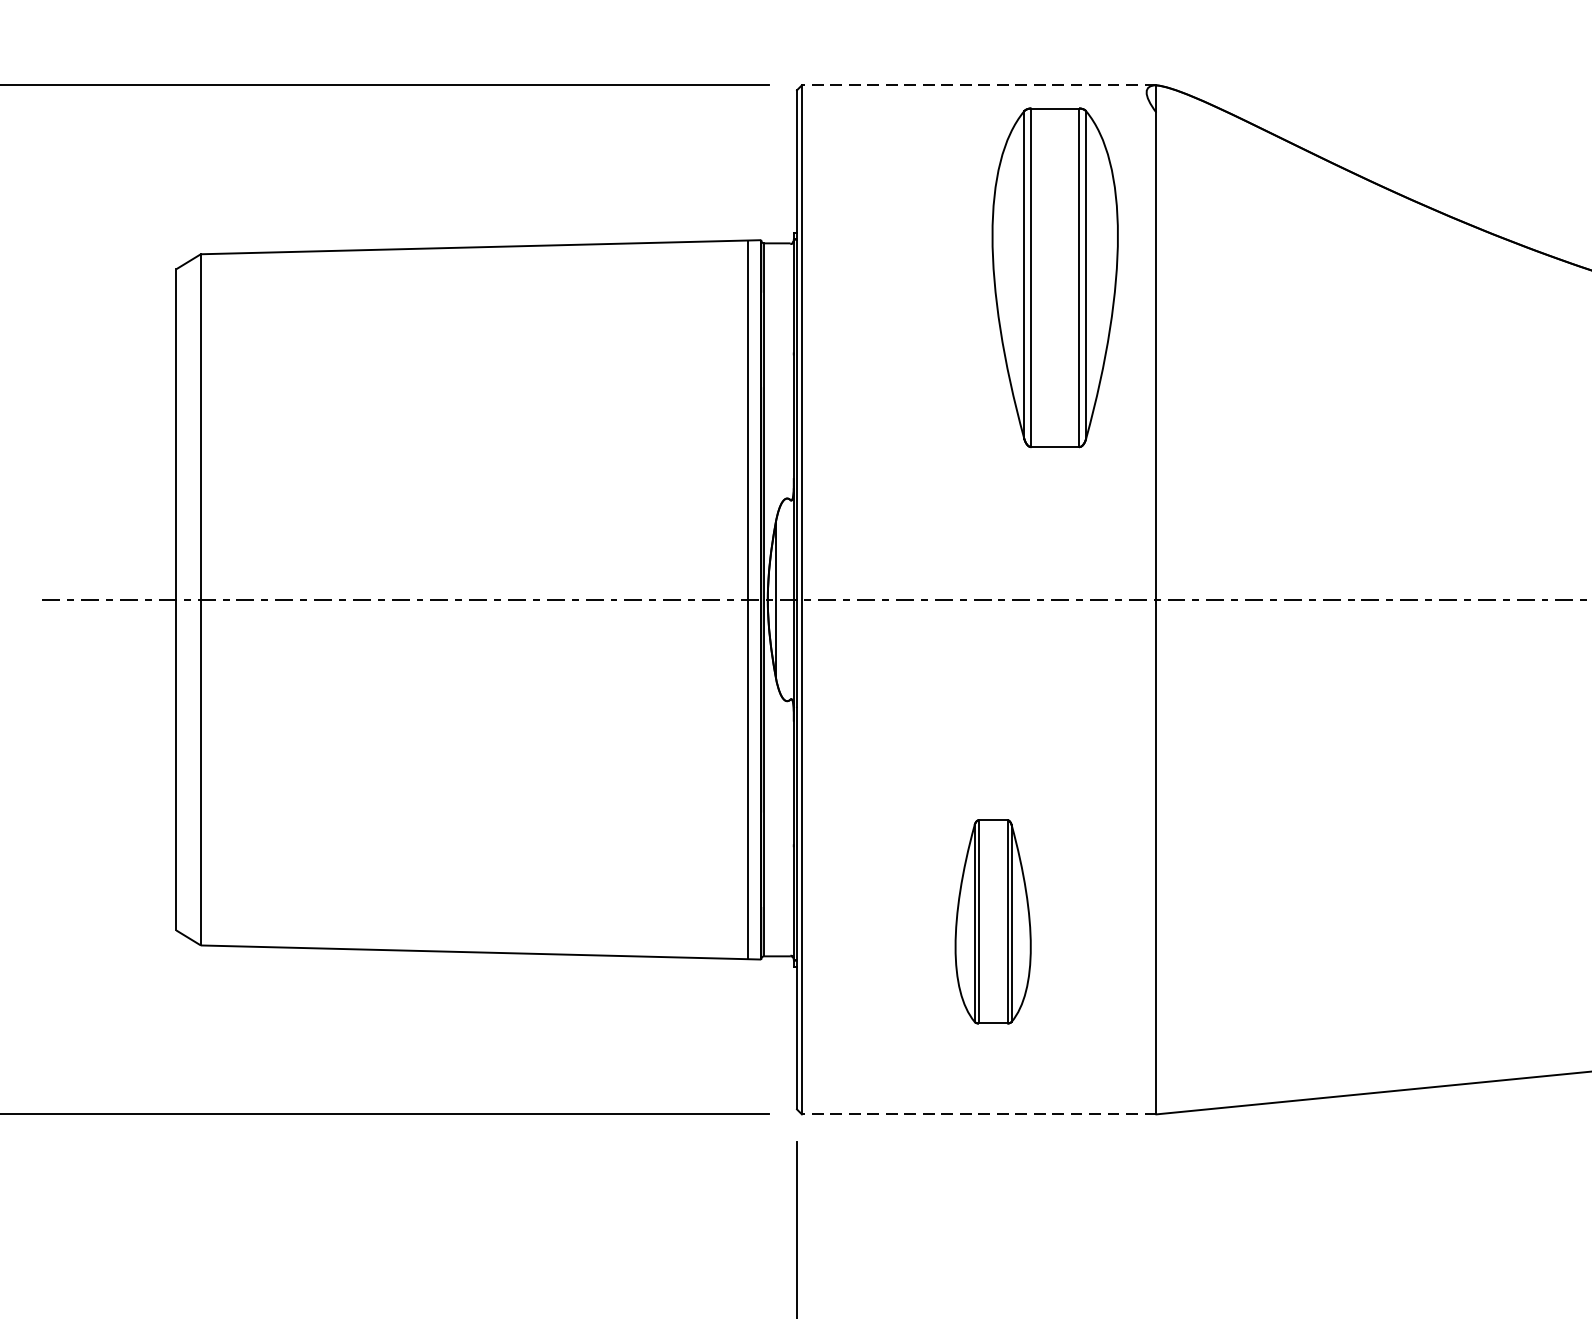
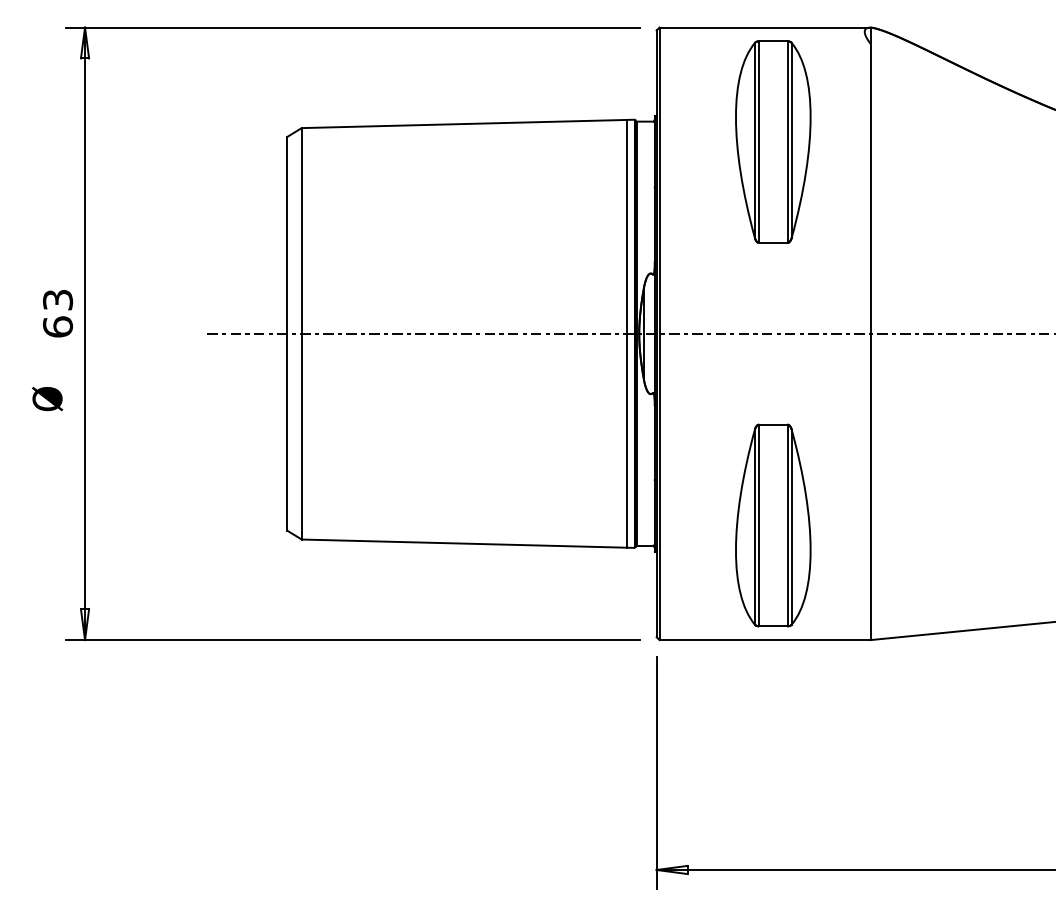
line: (978, 85) -> (764, 27), dashed -> solid
part: (1055, 276) -> (773, 141), moved
part: (993, 921) -> (773, 525), size x1.67
line: (978, 1115) -> (764, 640), dashed -> solid

